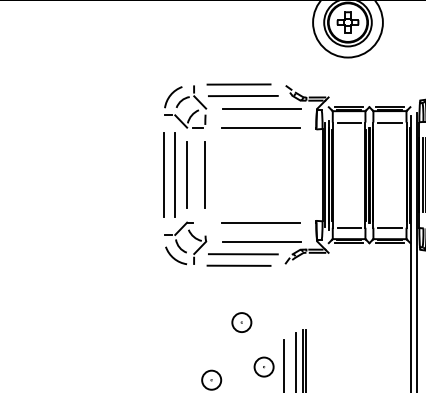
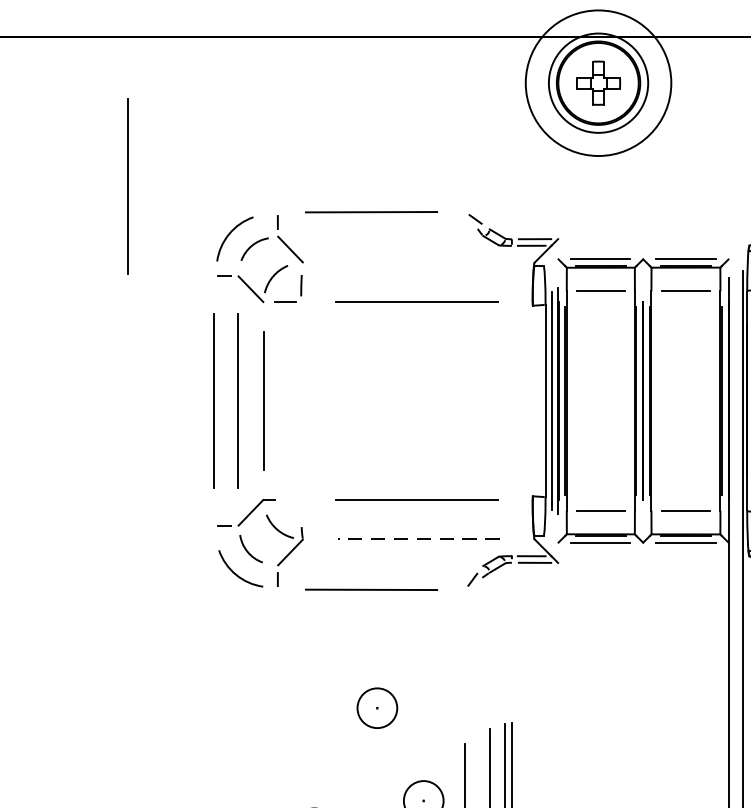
line: (121, 71) -> (126, 185), added
line: (242, 95) -> (378, 235), removed
line: (261, 108) -> (418, 262), removed
line: (204, 174) -> (299, 399), removed
line: (261, 241) -> (418, 539), solid -> dashed
line: (242, 254) -> (378, 566), removed

